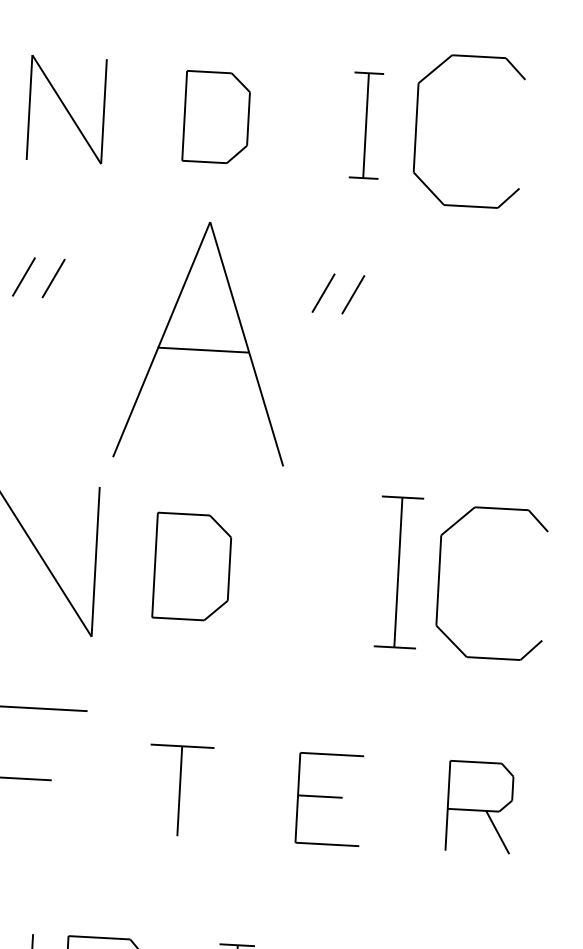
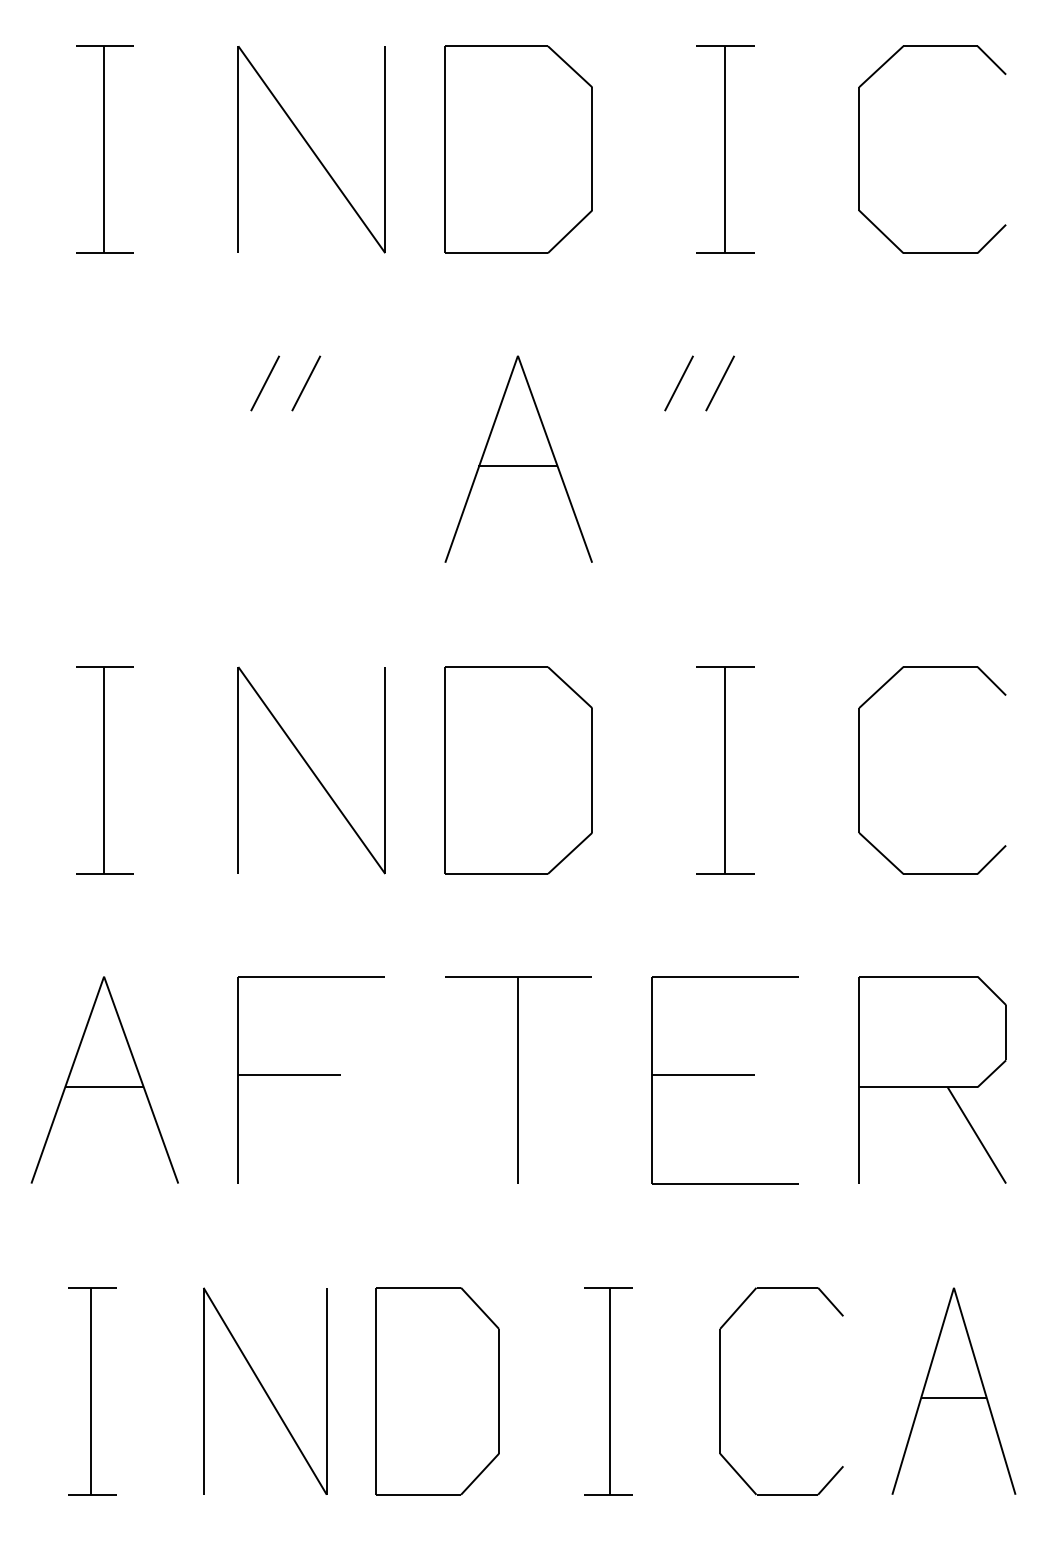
part: (66, 109) -> (311, 149), size x1.43
part: (216, 117) -> (518, 149), size x1.67
part: (366, 125) -> (725, 149), size x1.43
part: (416, 128) -> (859, 149), moved
part: (204, 341) -> (518, 458), size x0.62
part: (192, 567) -> (518, 770), size x1.43
part: (398, 572) -> (725, 770), moved
part: (180, 790) -> (518, 1079), size x1.67
part: (329, 799) -> (724, 1080), size x1.67
part: (479, 807) -> (932, 1079), size x1.67

